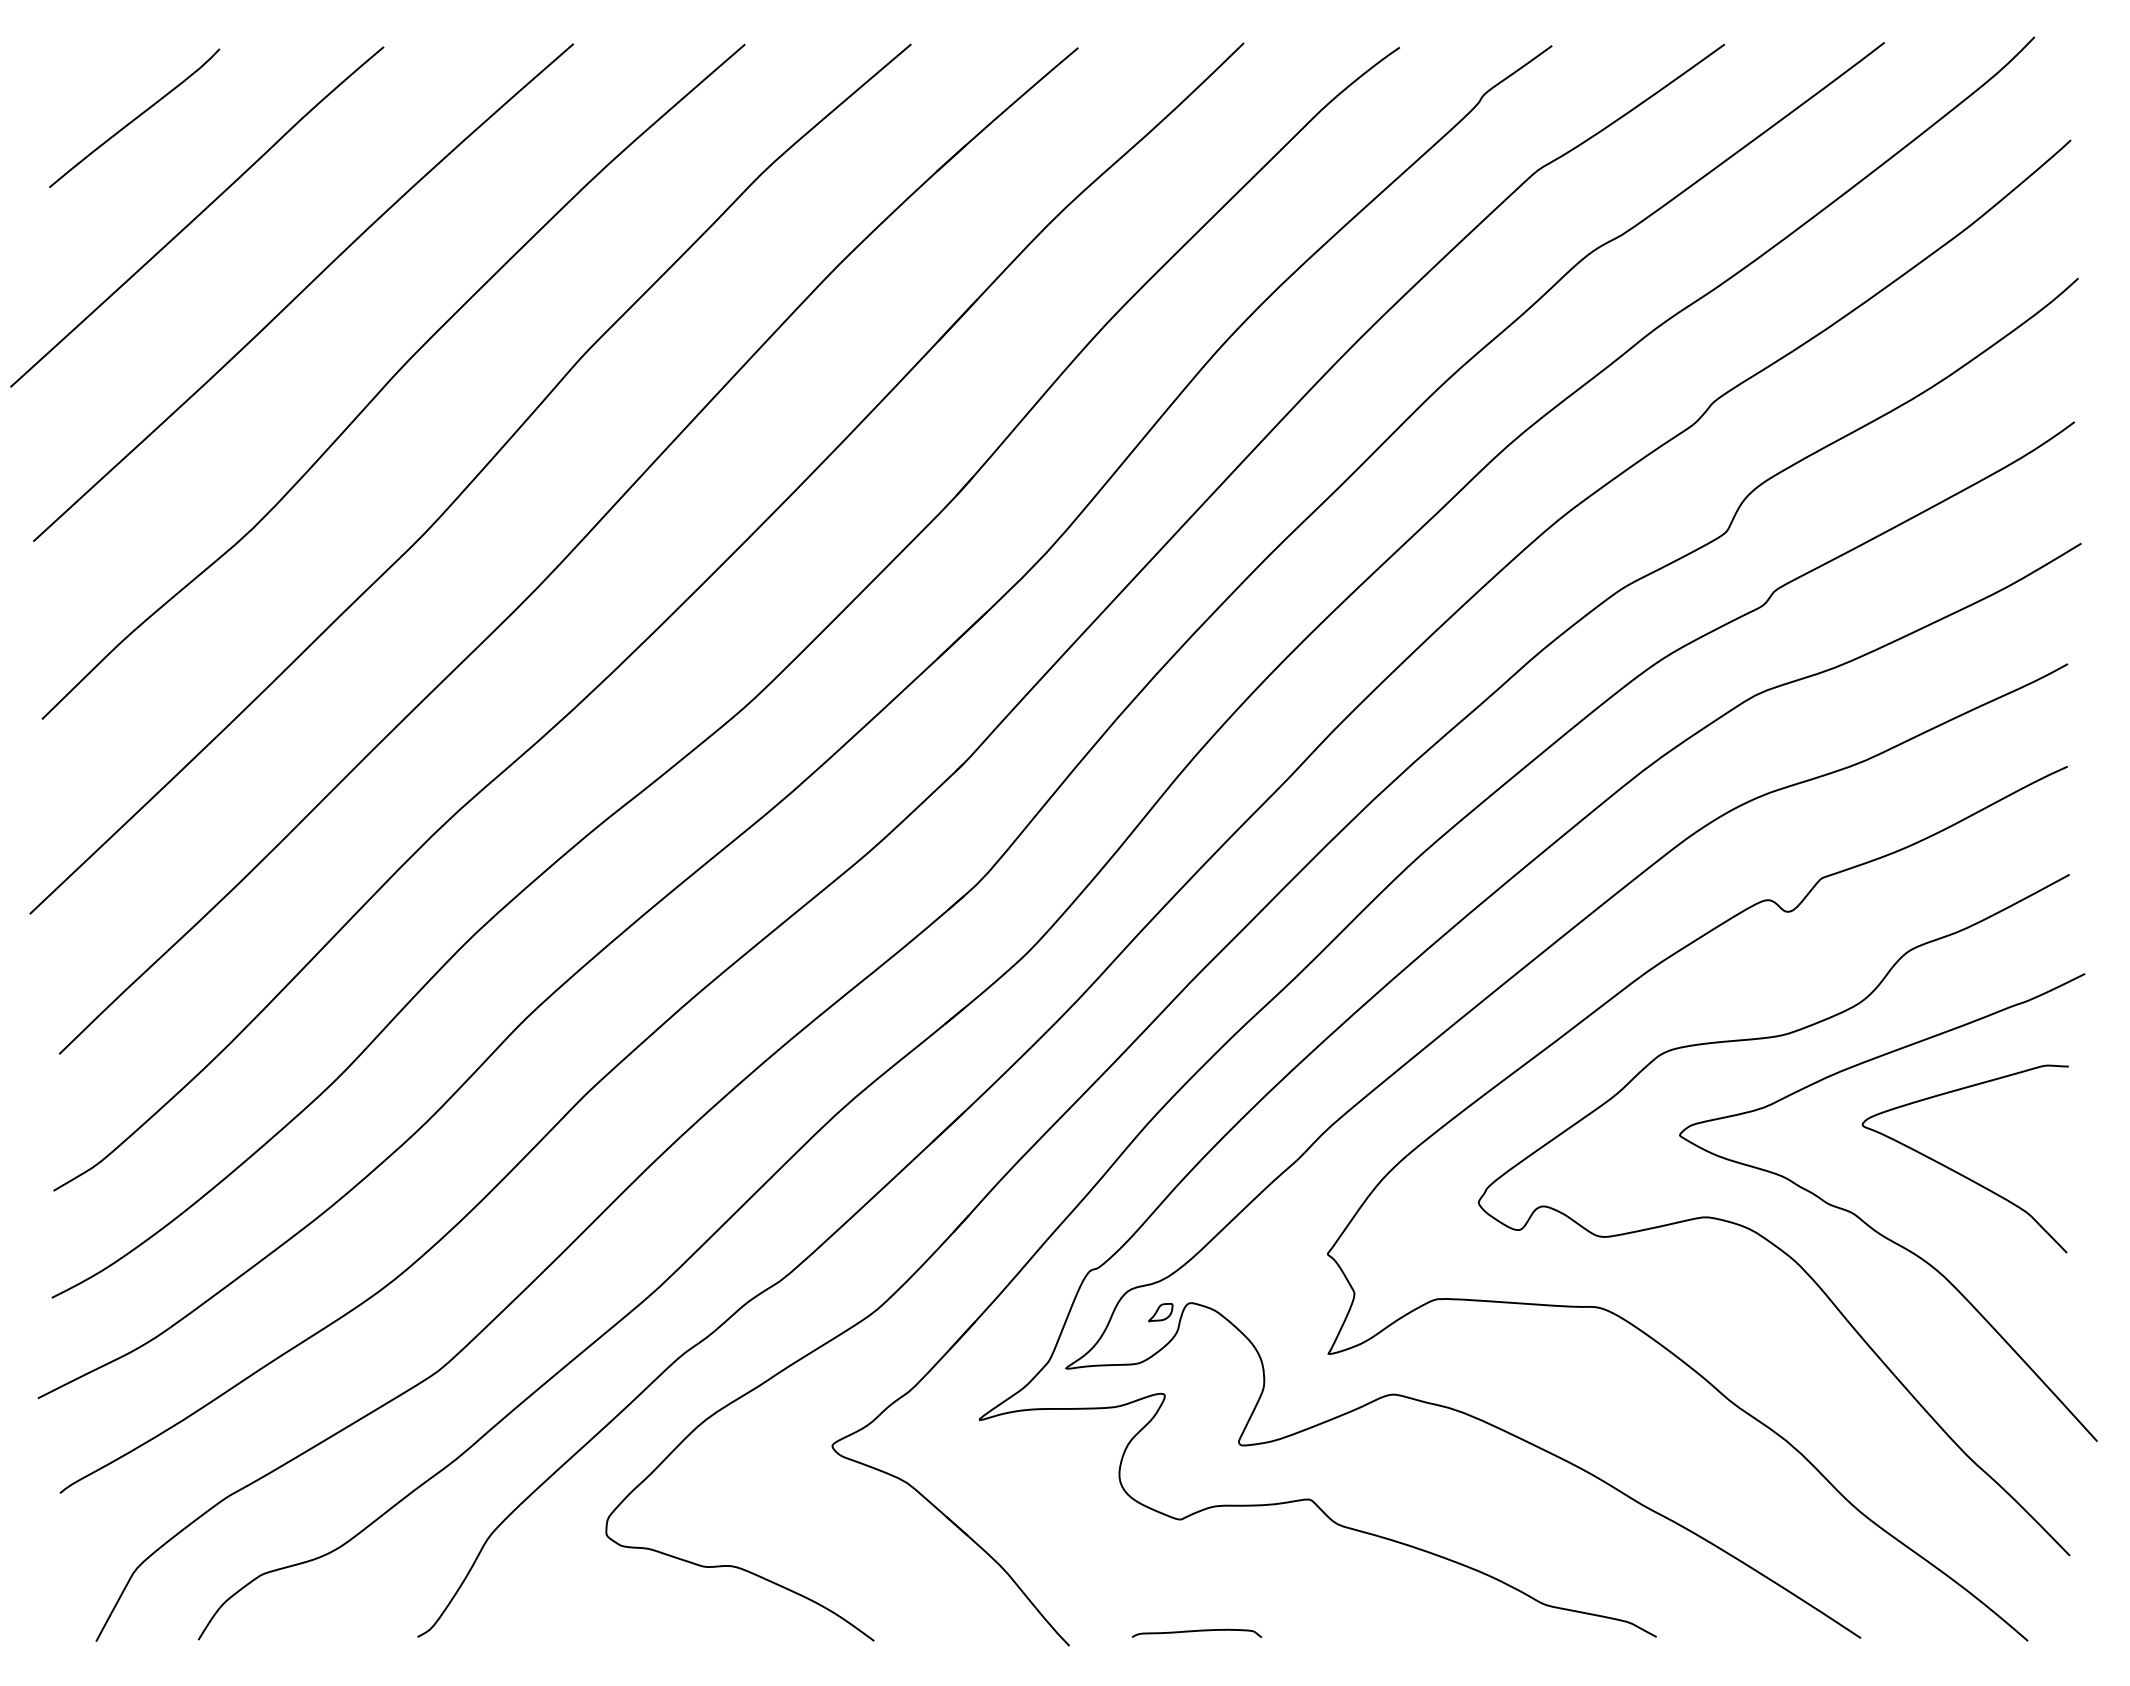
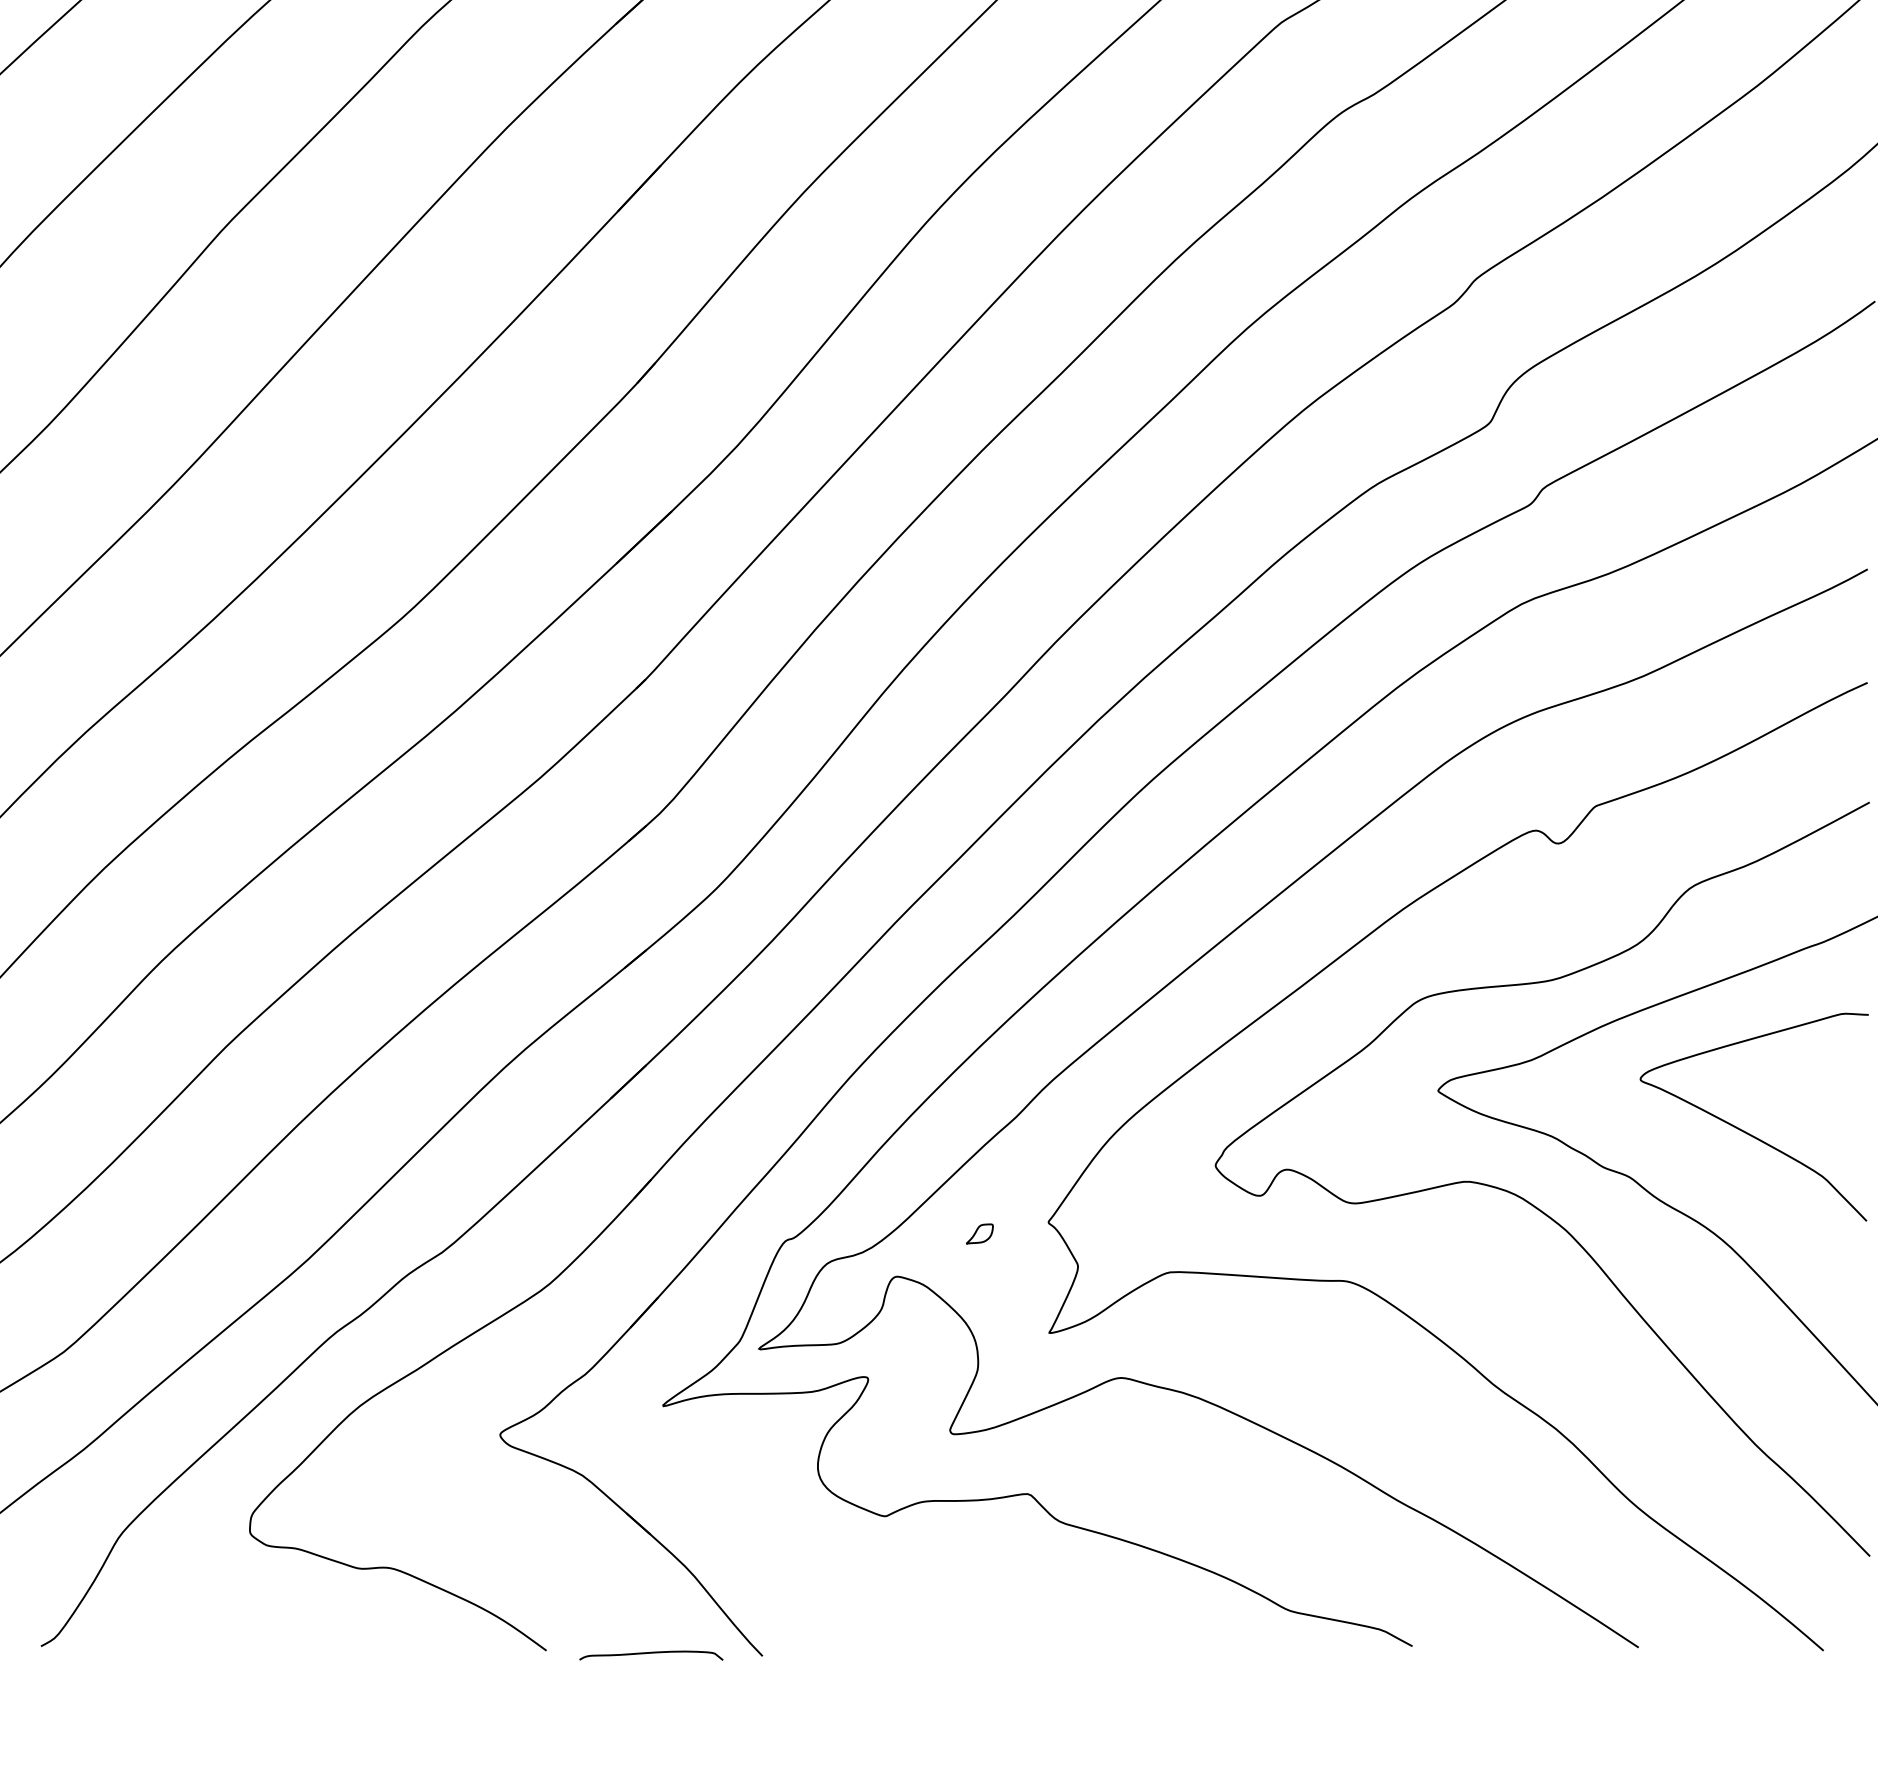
part: (1160, 1312) -> (979, 1233), moved
curve: (1196, 1631) -> (650, 1653), moved

